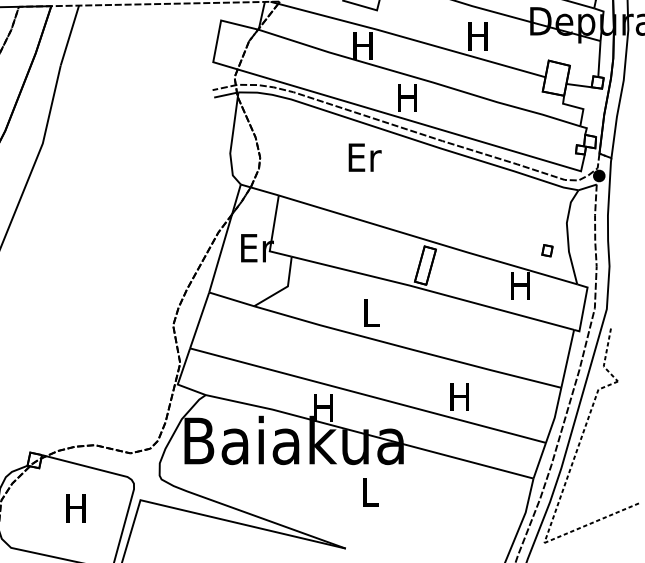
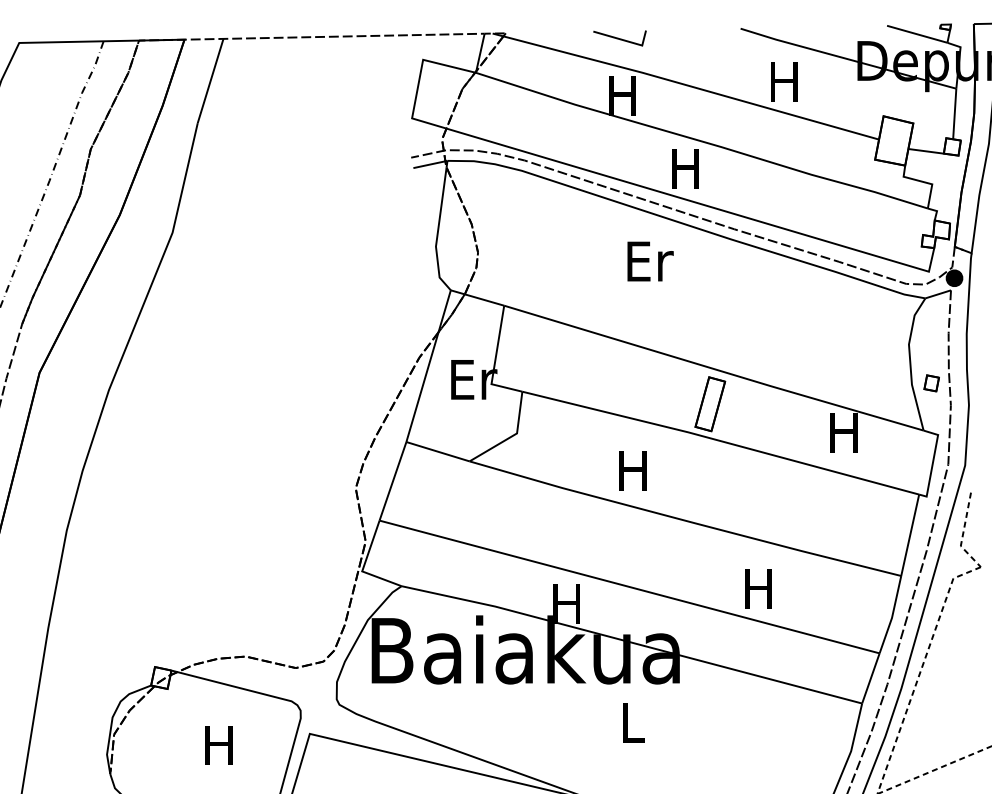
text: (365, 157) -> (650, 261), moved
part: (547, 250) -> (931, 383), moved
text: (370, 312) -> (632, 470), L -> H

